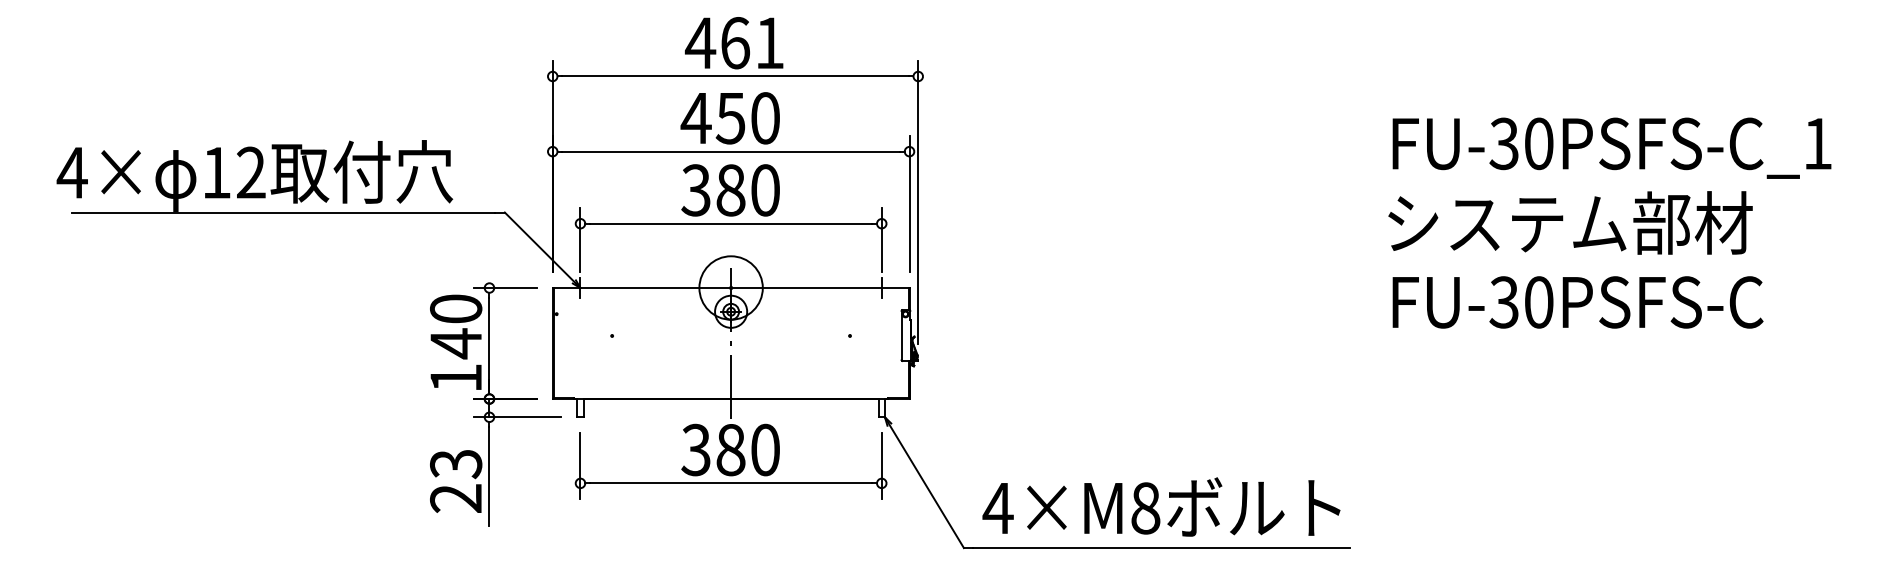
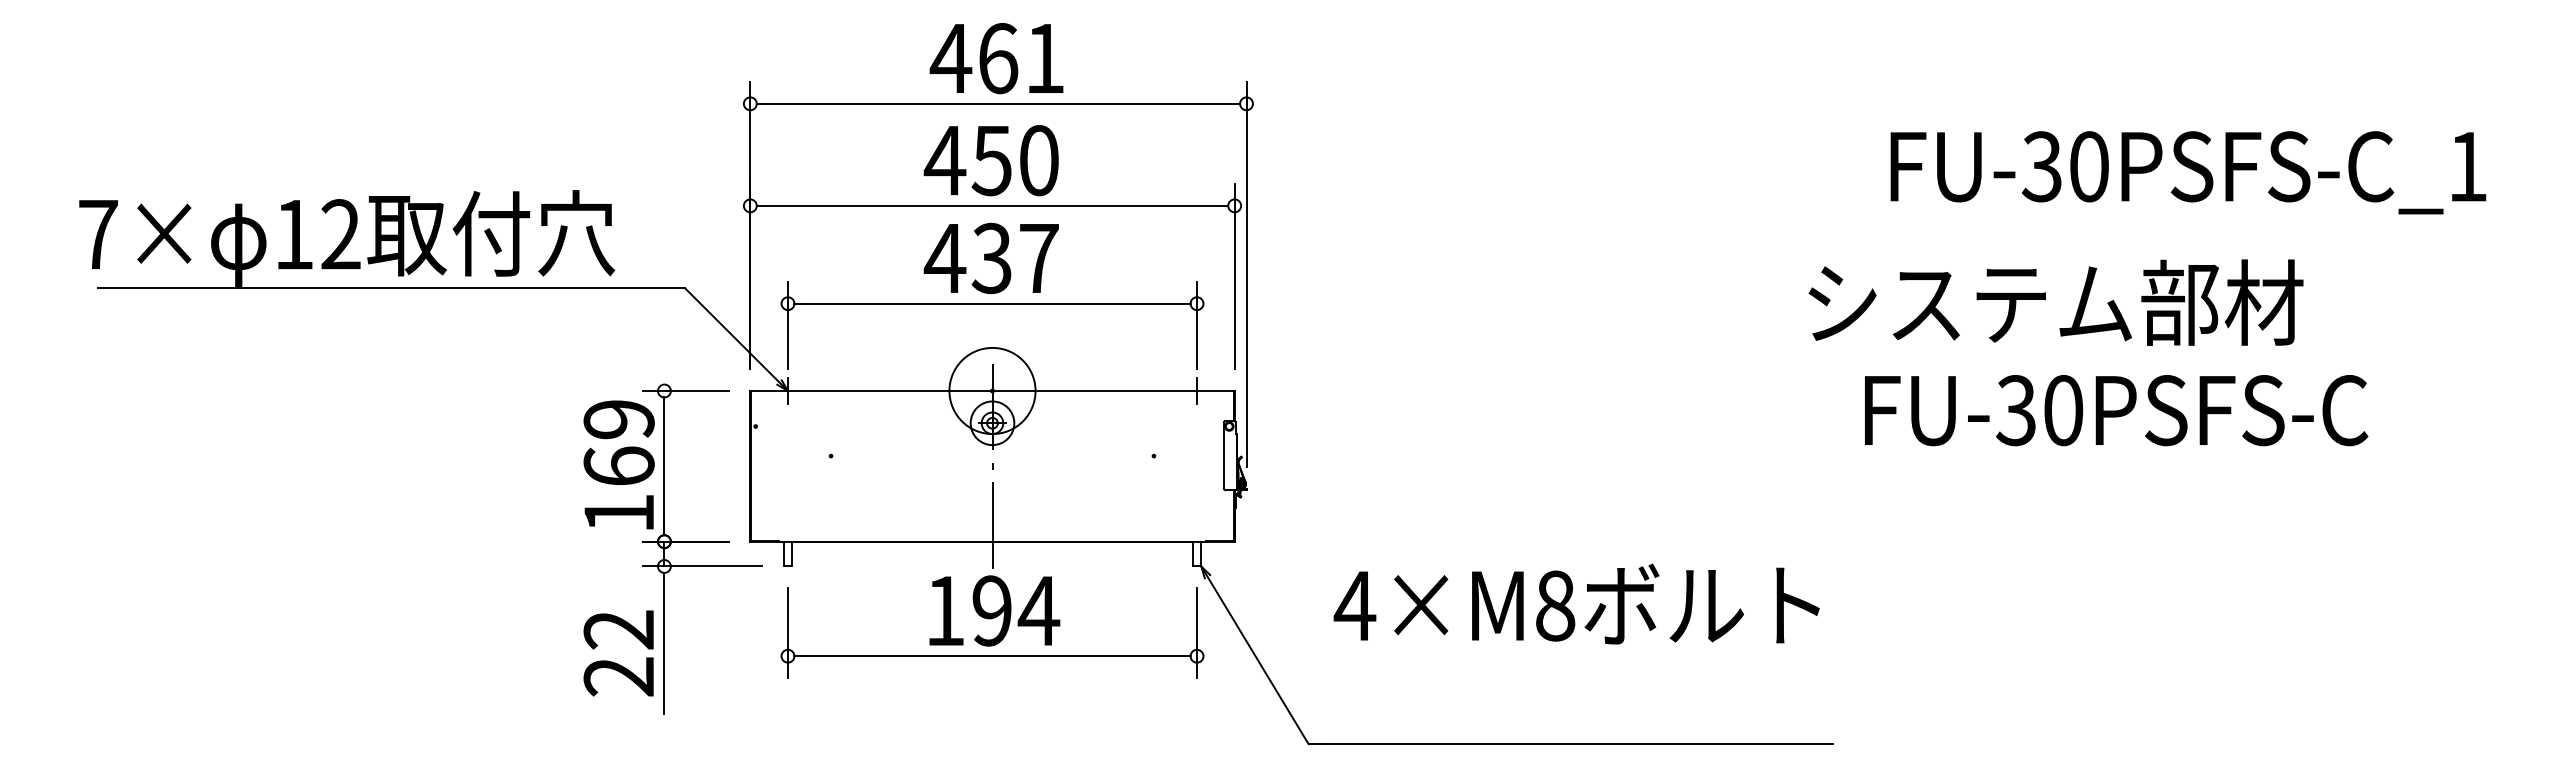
text: (1611, 147) -> (2187, 171), moved
text: (71, 172) -> (96, 234), 4× -> 7×
text: (729, 190) -> (990, 258), 380 -> 437
text: (1570, 222) -> (2056, 302), moved
text: (1577, 302) -> (2115, 410), moved
text: (456, 326) -> (619, 443), 140 -> 169
text: (730, 449) -> (991, 610), 380 -> 194
text: (456, 464) -> (619, 630), 23 -> 22
text: (1161, 506) -> (1576, 603), moved

